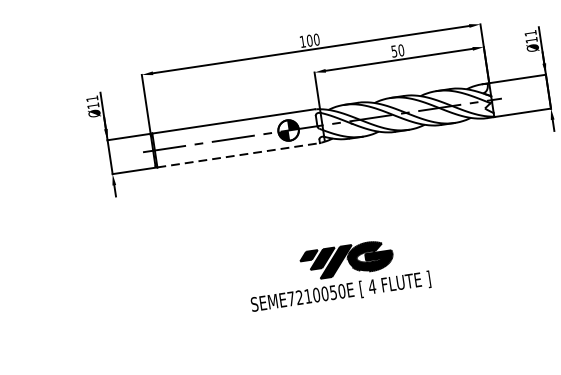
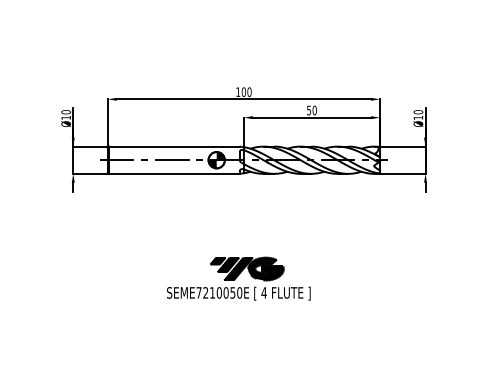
text: (530, 33) -> (418, 112), Ø11 -> Ø10
text: (91, 99) -> (65, 112), Ø11 -> Ø10
line: (239, 154) -> (175, 173), dashed -> solid

